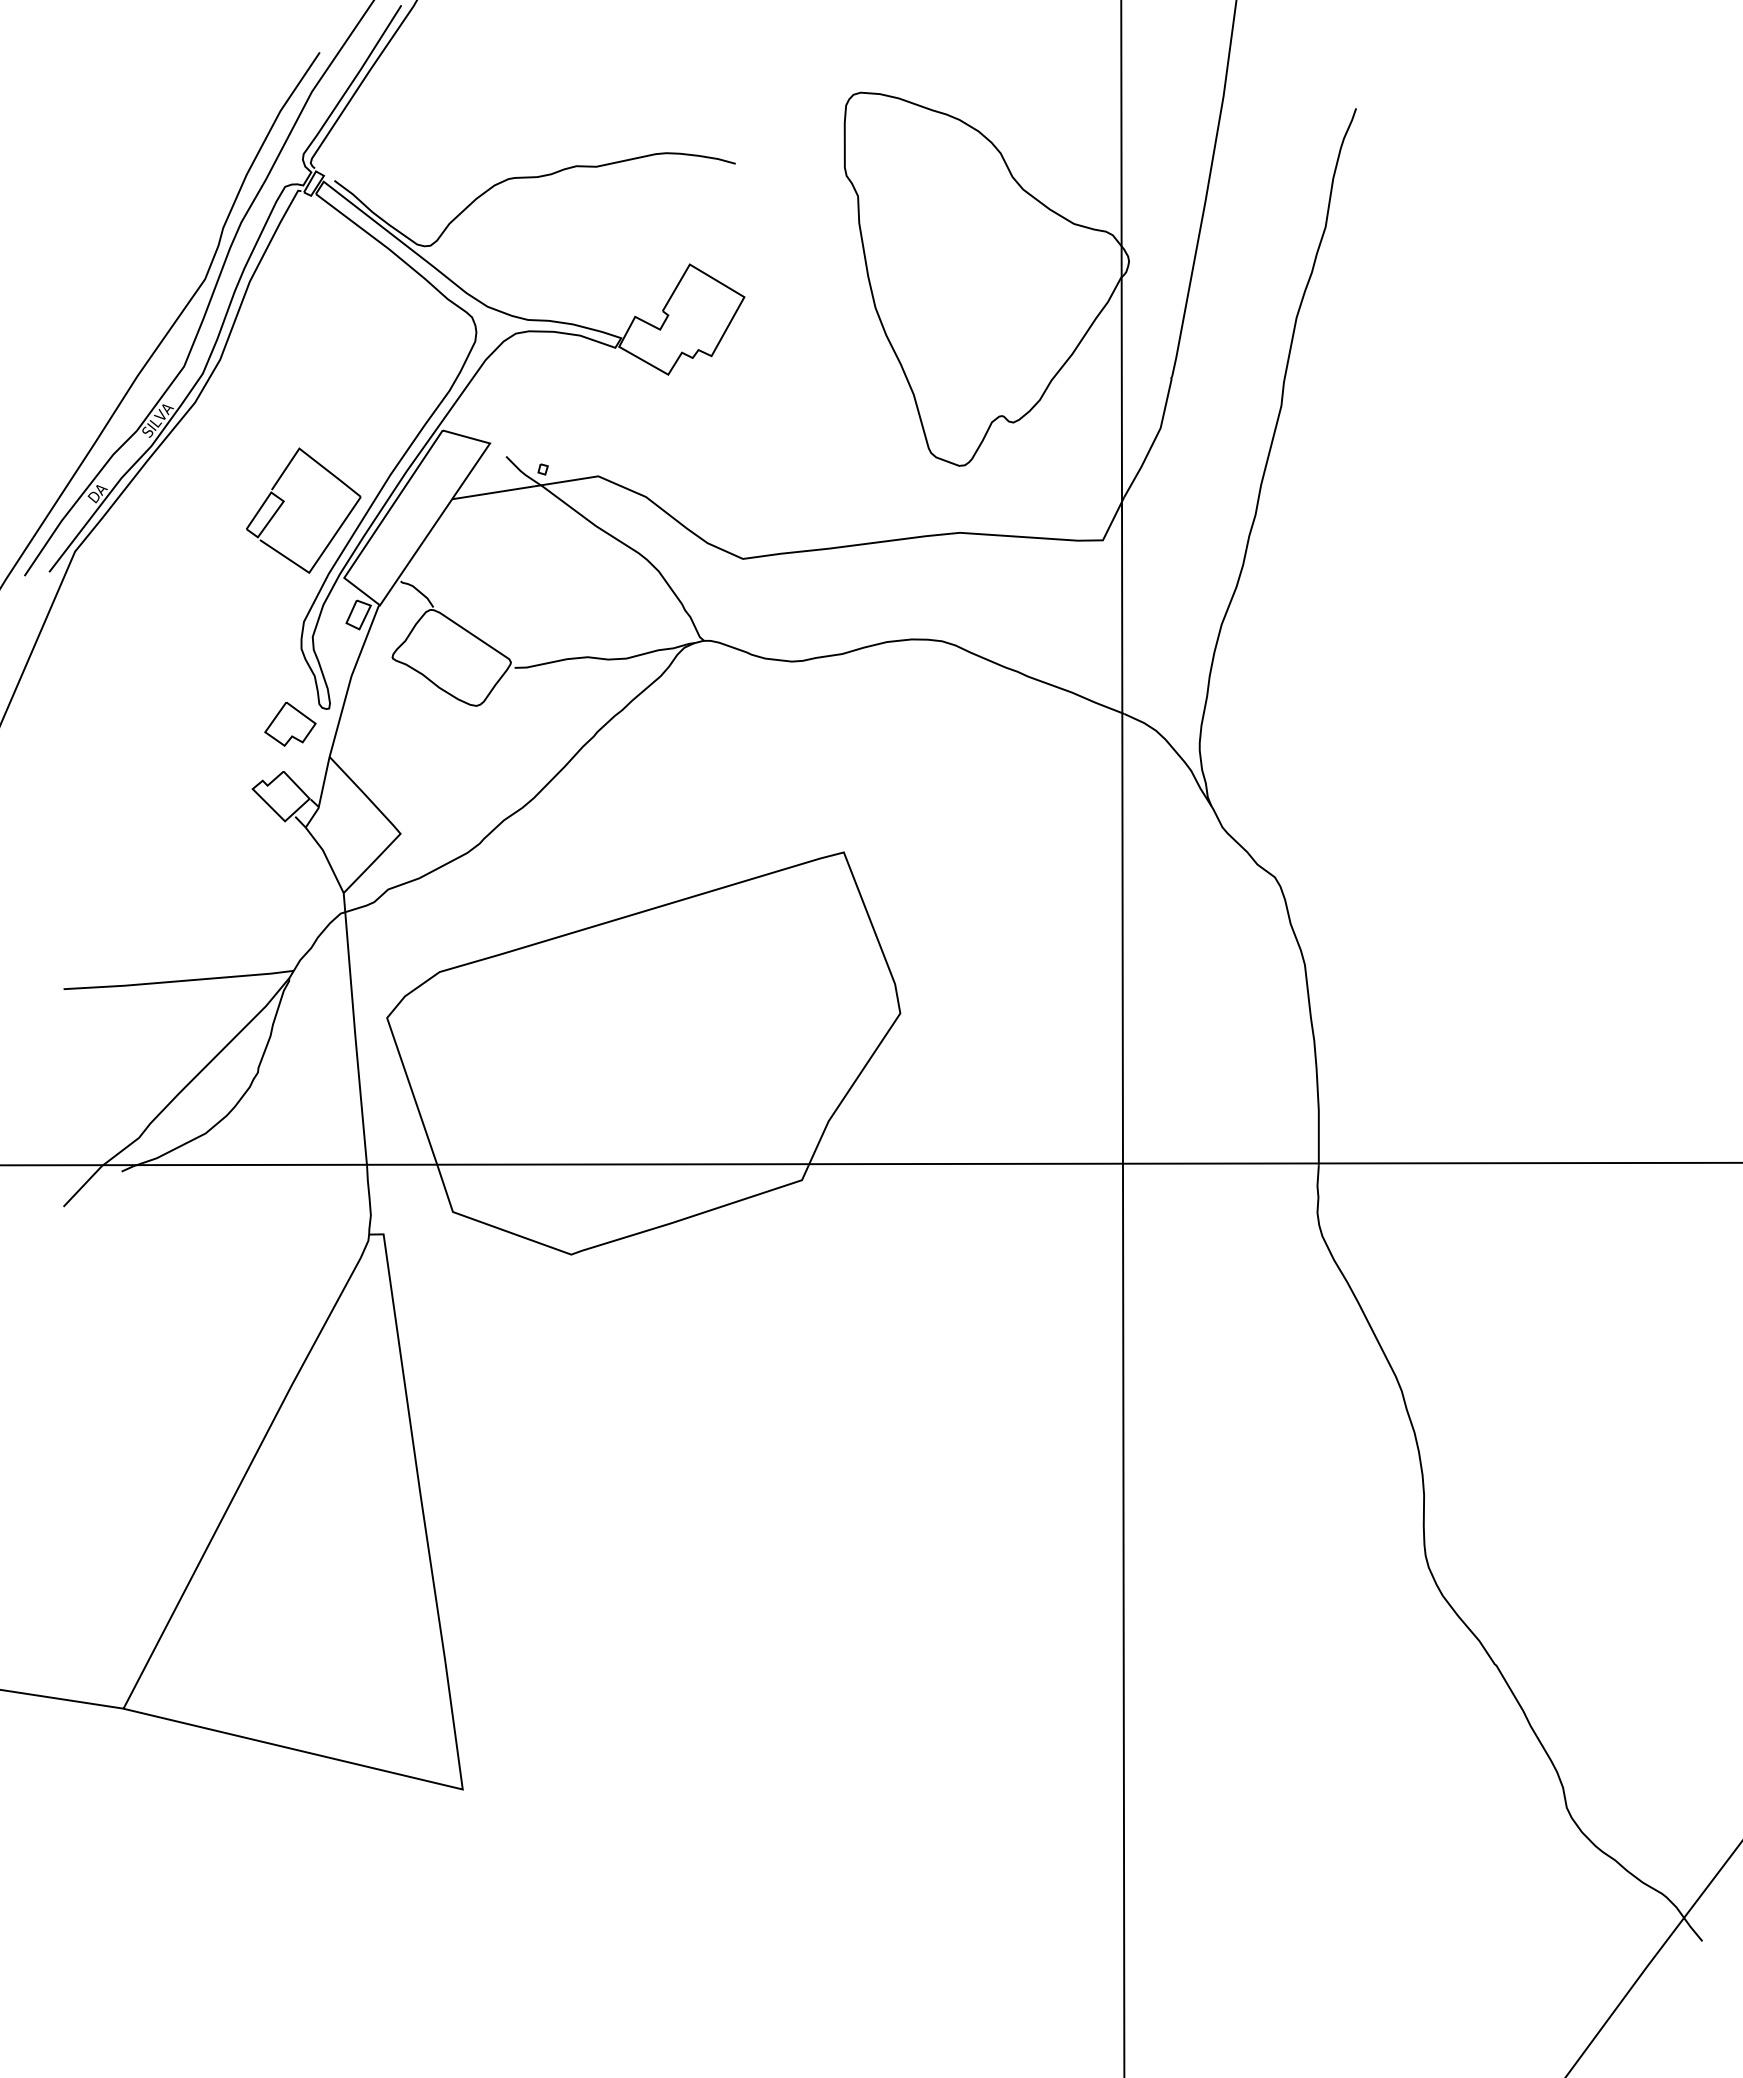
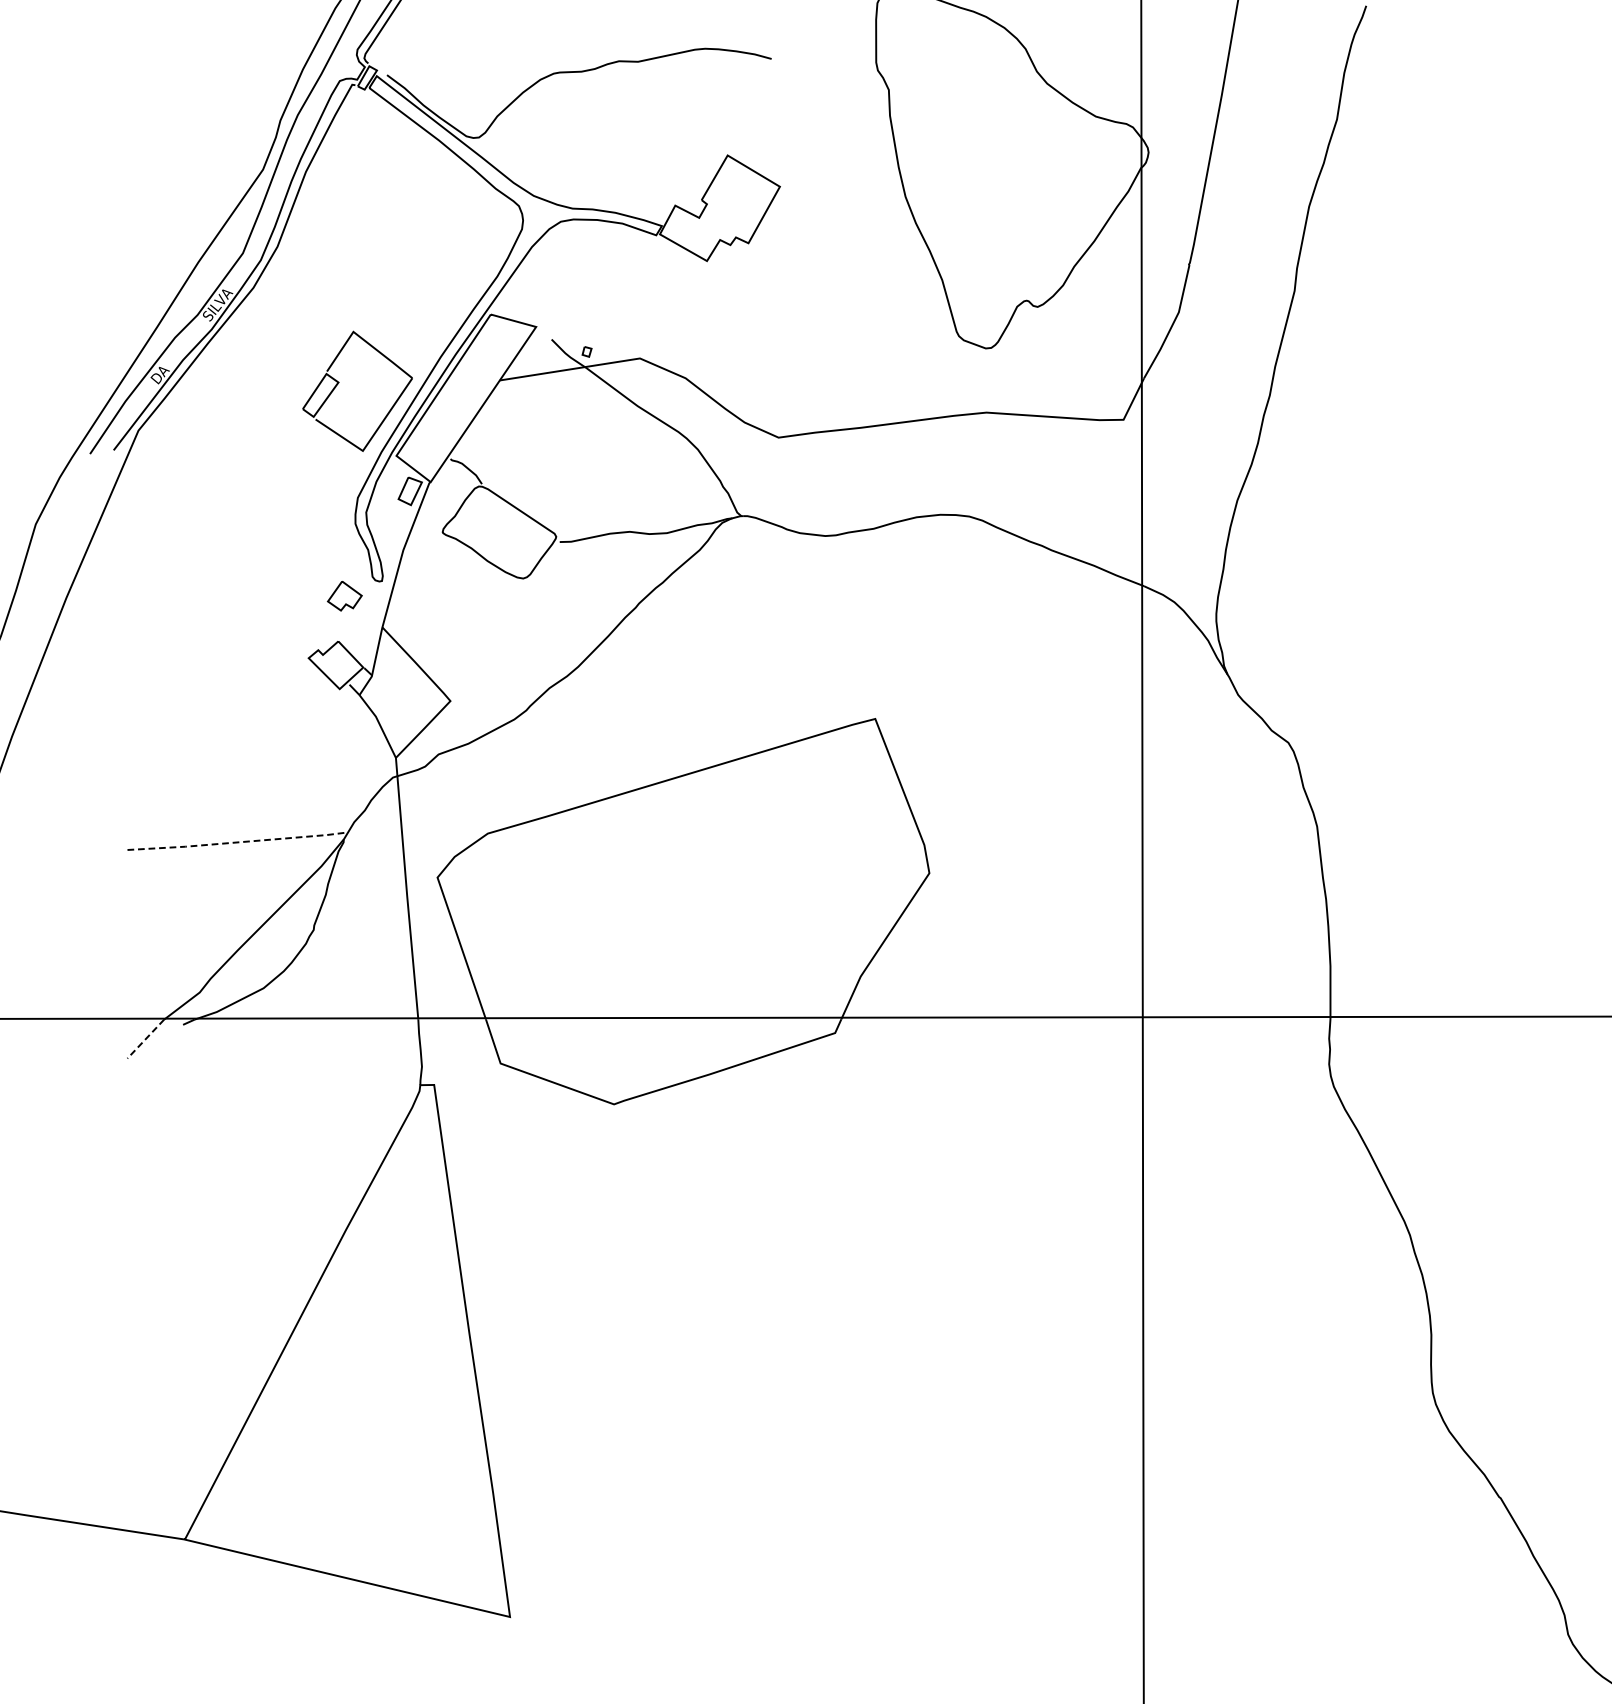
part: (290, 724) -> (344, 596), size x0.7
line: (178, 981) -> (237, 842), solid -> dashed
line: (82, 1186) -> (145, 1039), solid -> dashed

